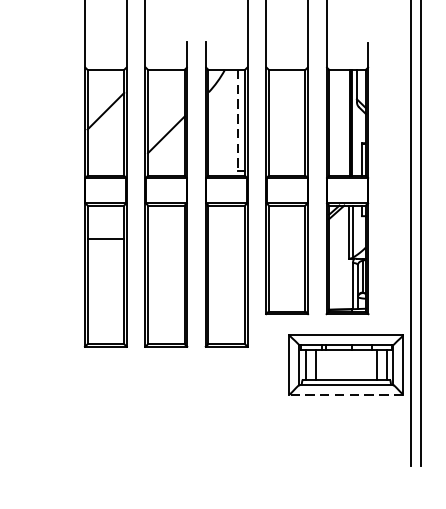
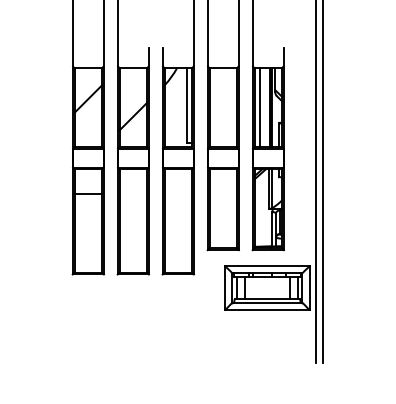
line: (237, 121) -> (186, 106), dashed -> solid
line: (335, 122) -> (259, 107), added
line: (345, 395) -> (266, 310), dashed -> solid

